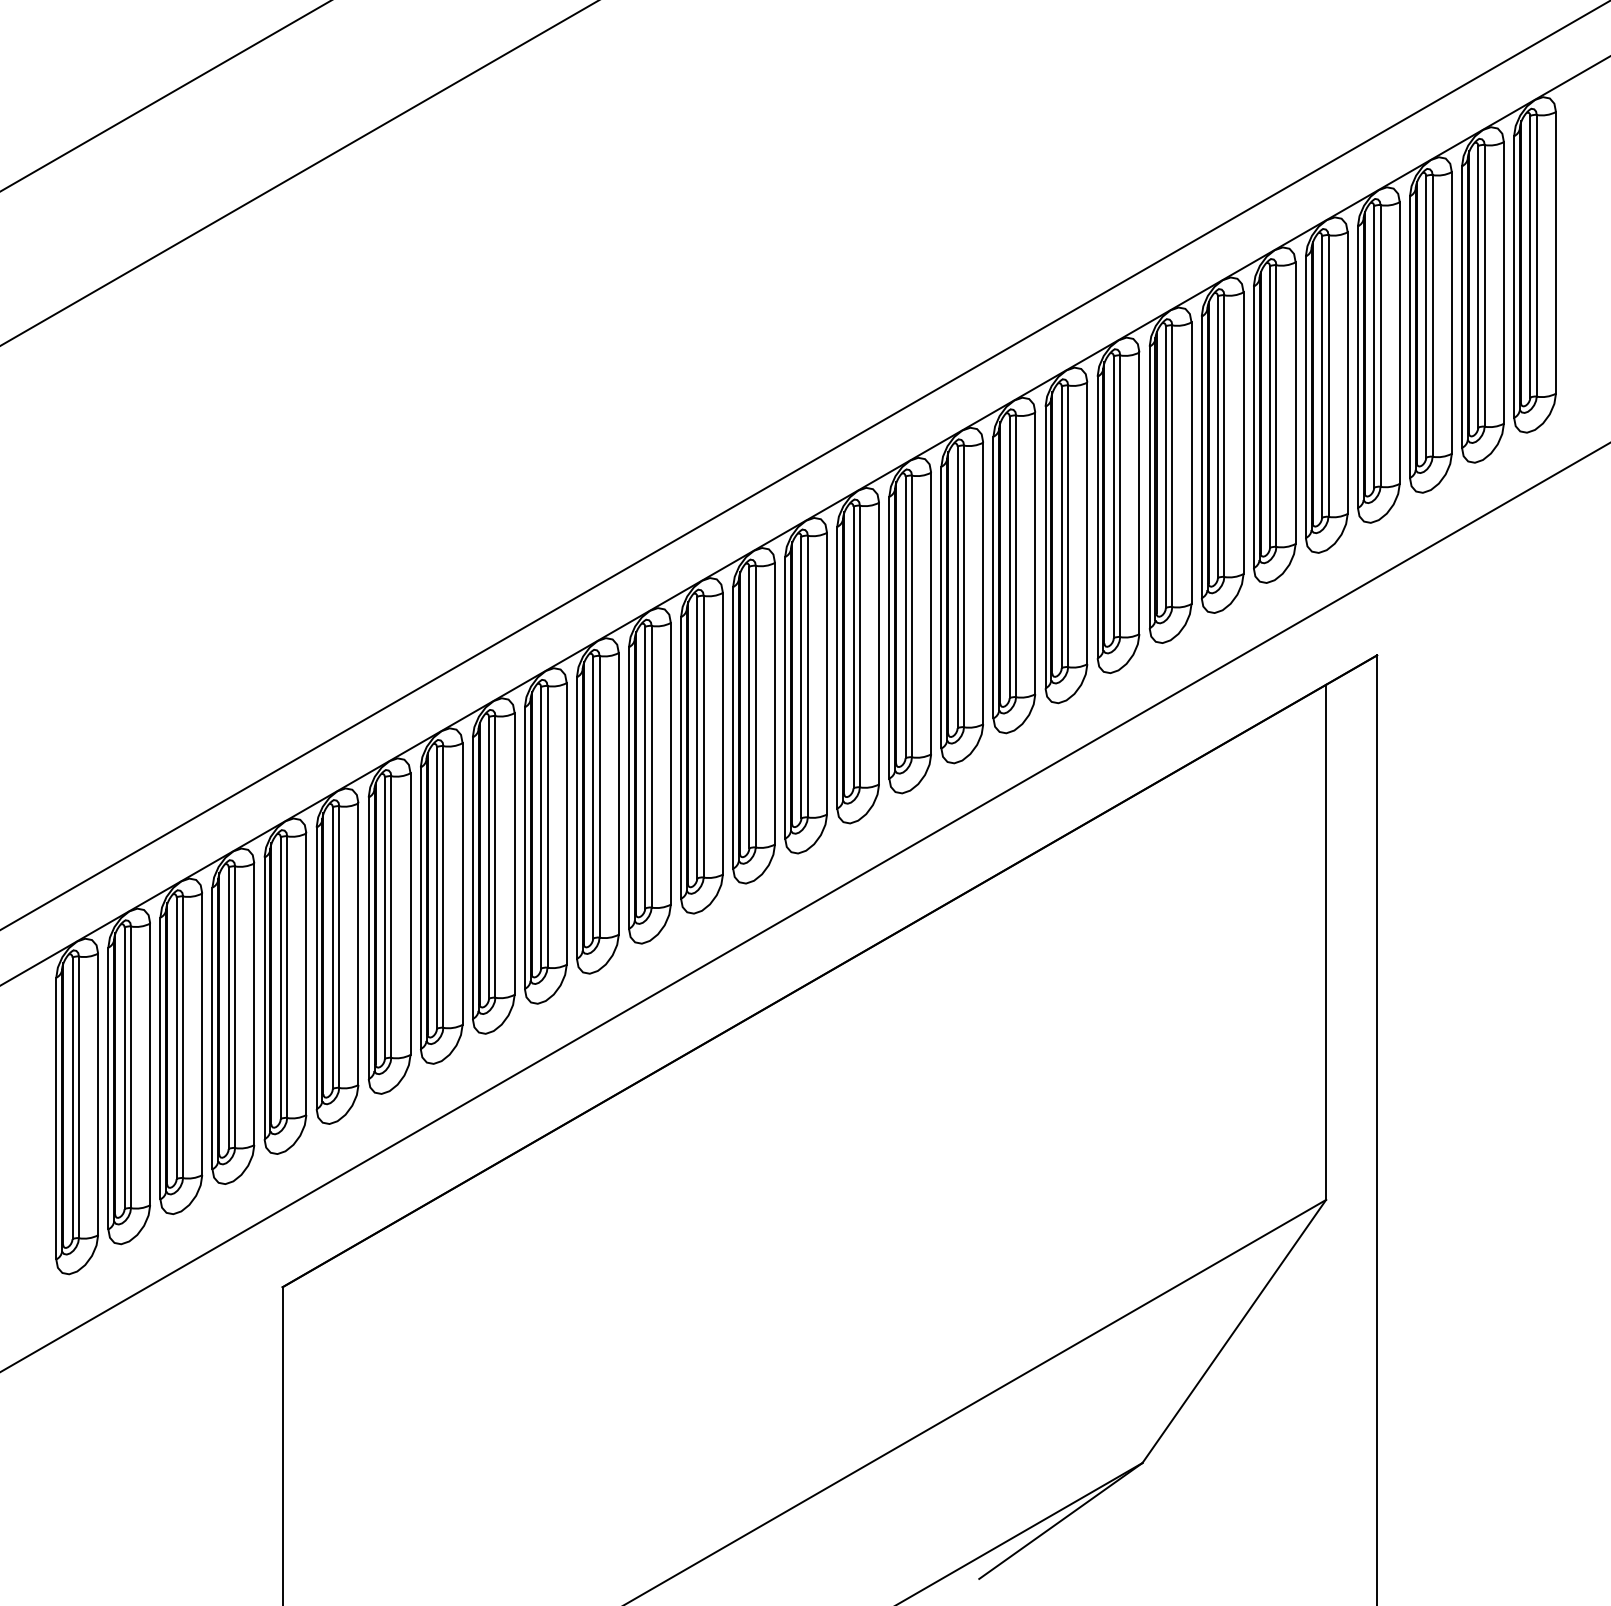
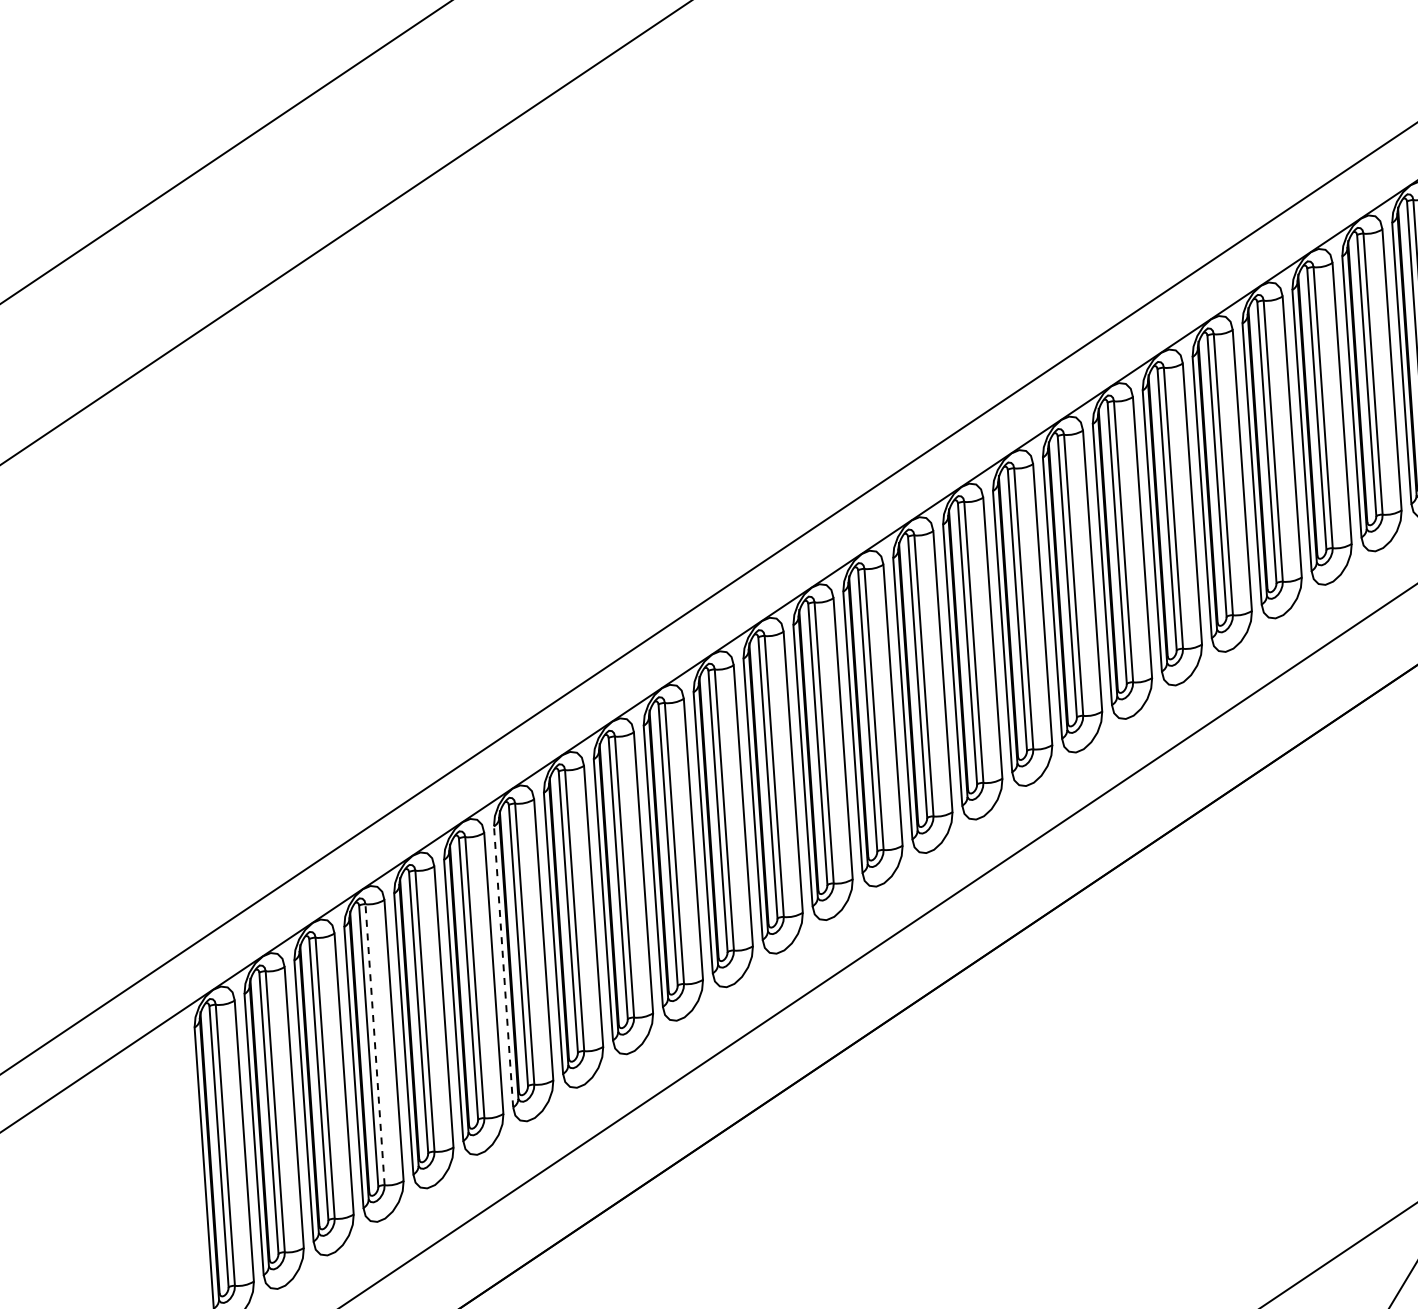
line: (368, 938) -> (503, 967), solid -> dashed
line: (235, 1007) -> (375, 1044), solid -> dashed

